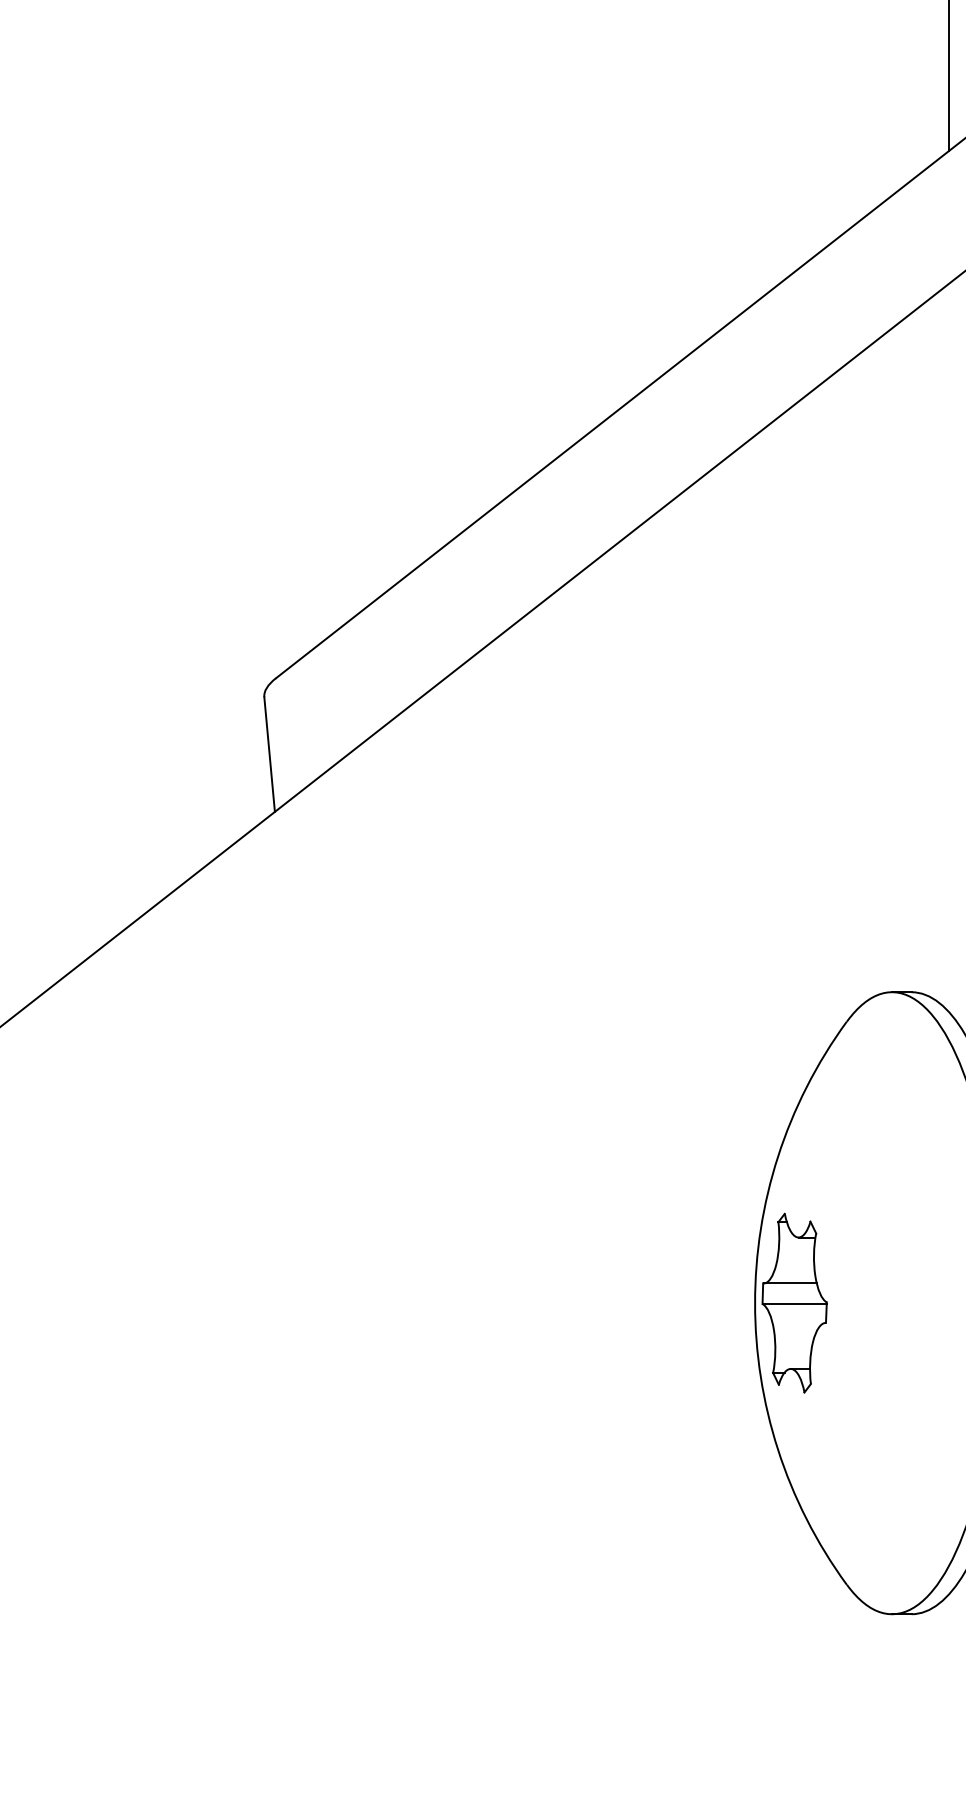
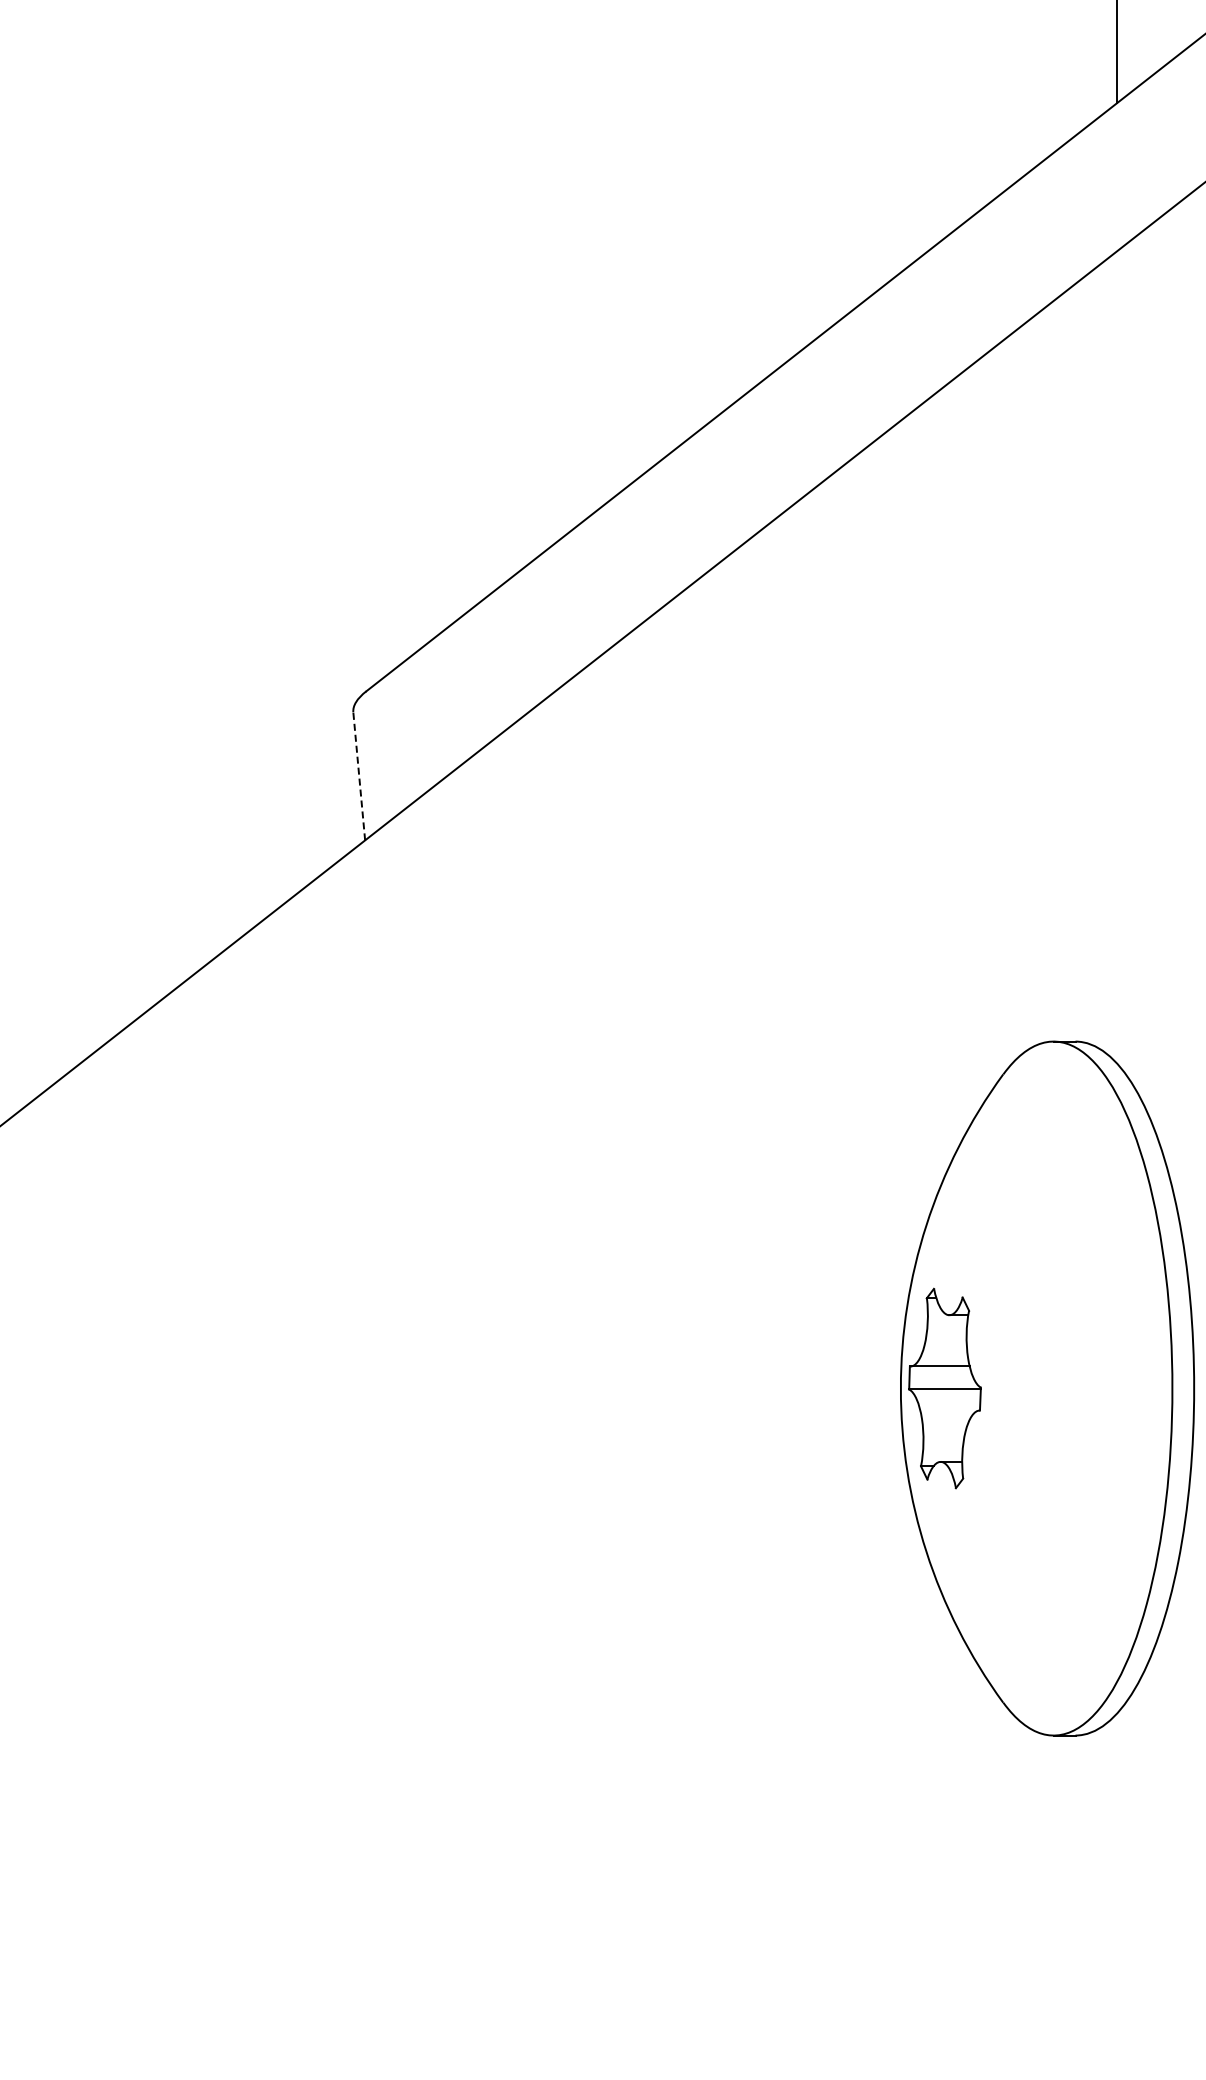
line: (269, 753) -> (359, 775), solid -> dashed

